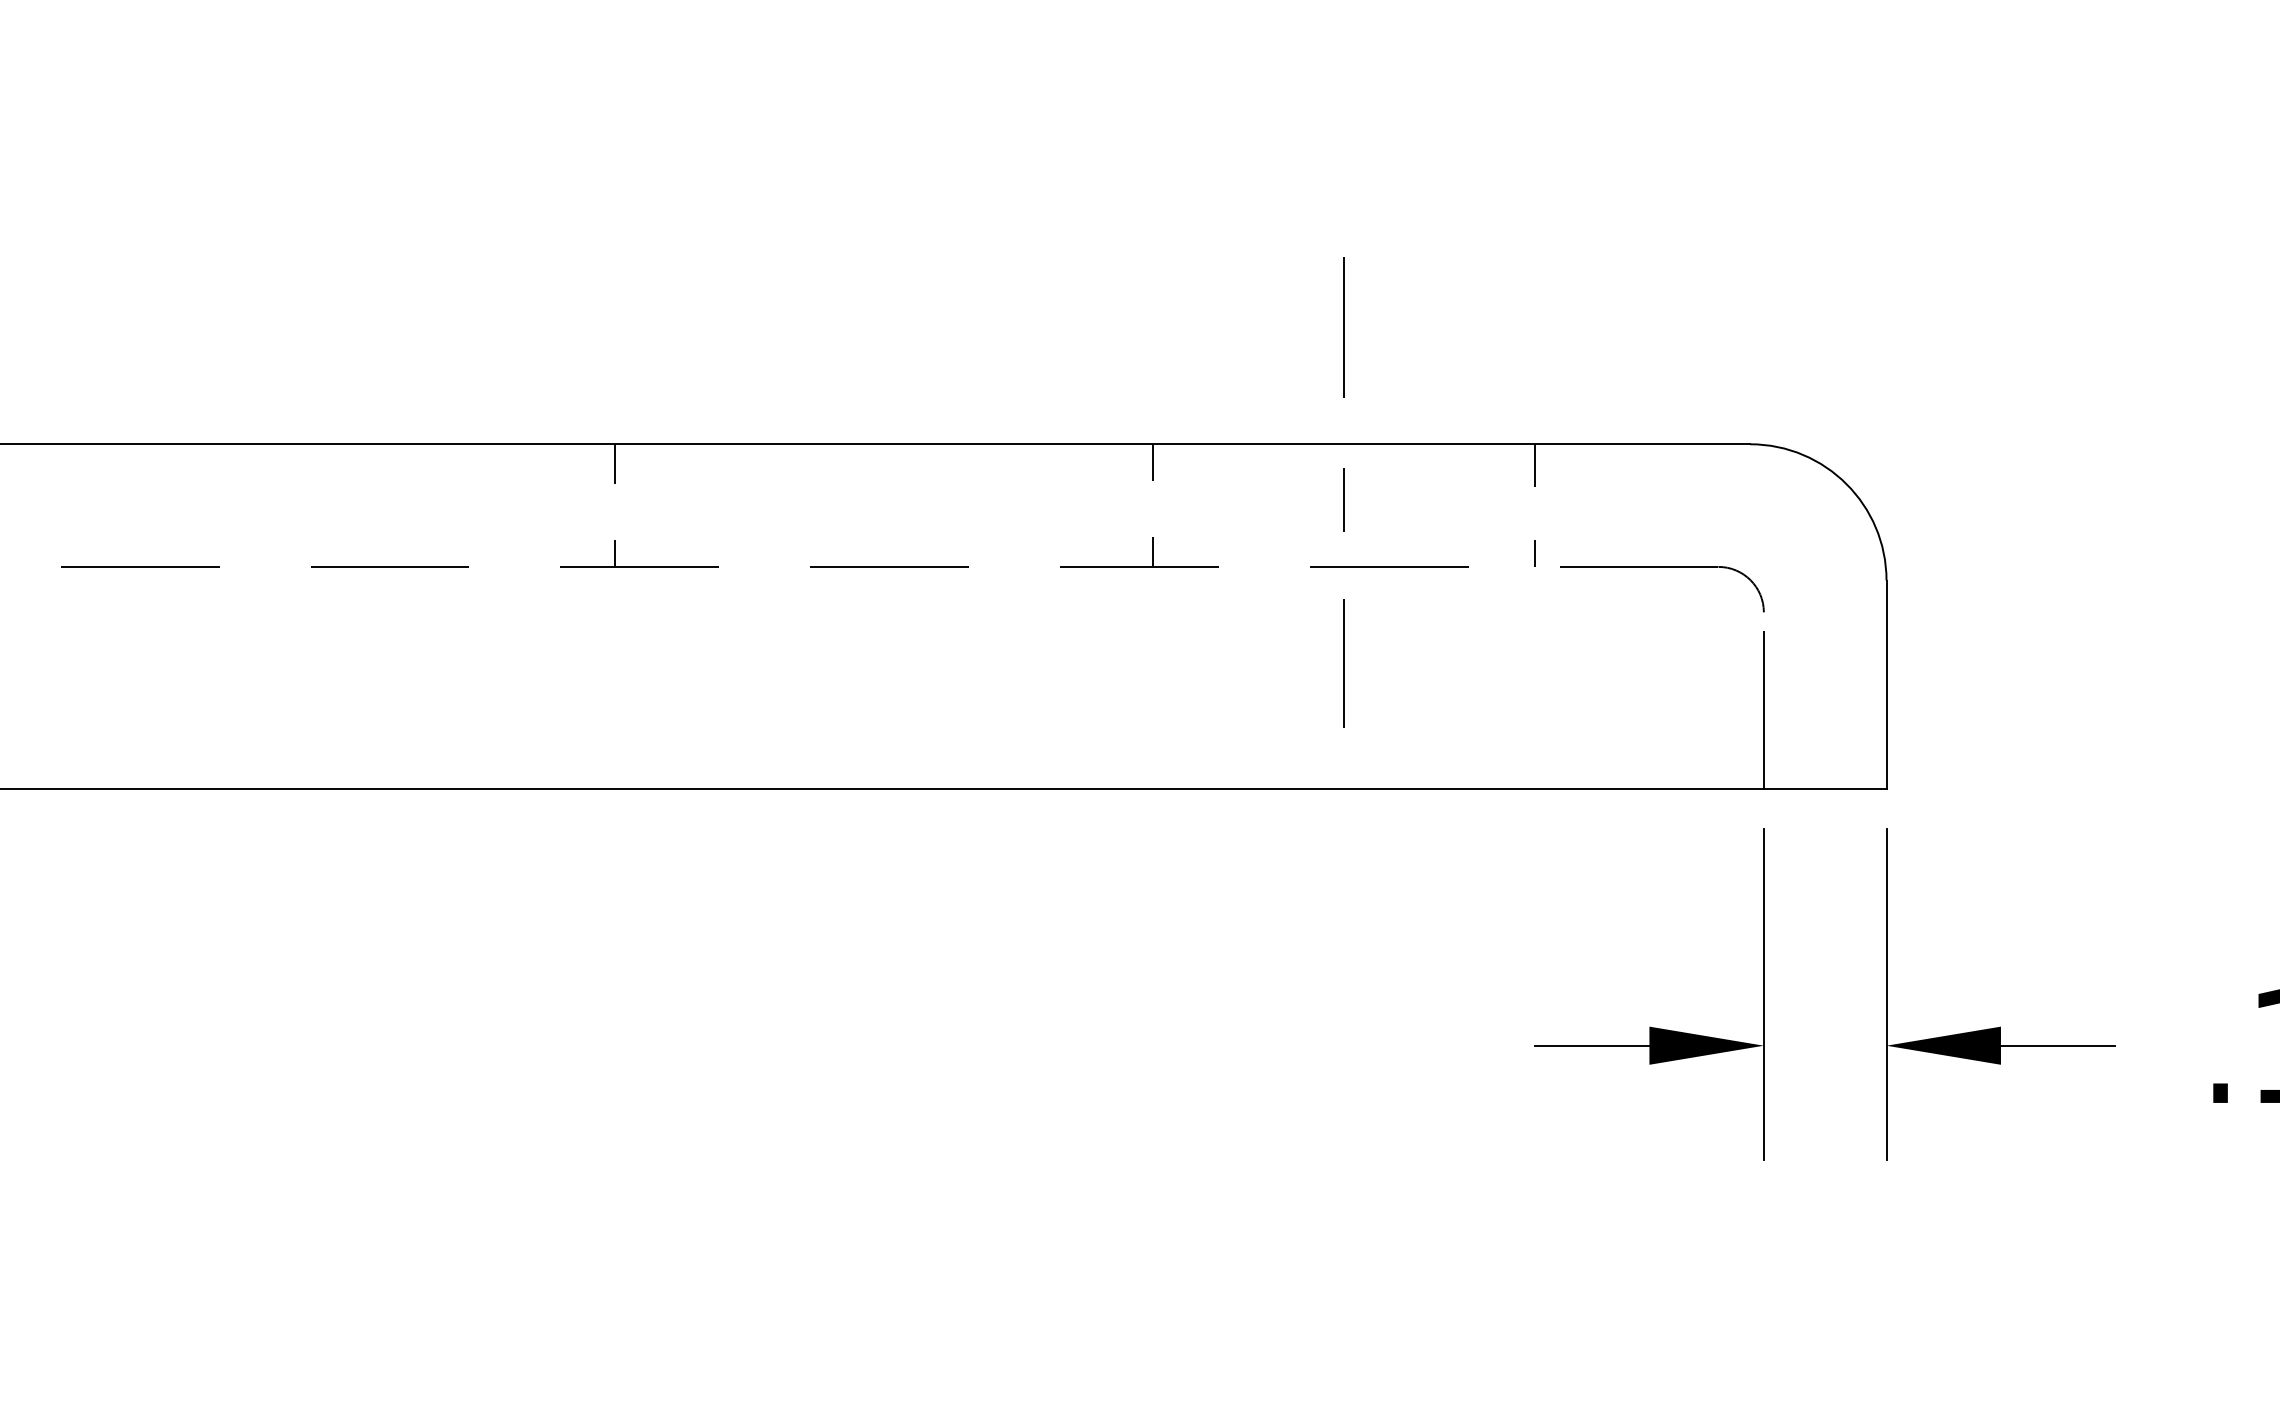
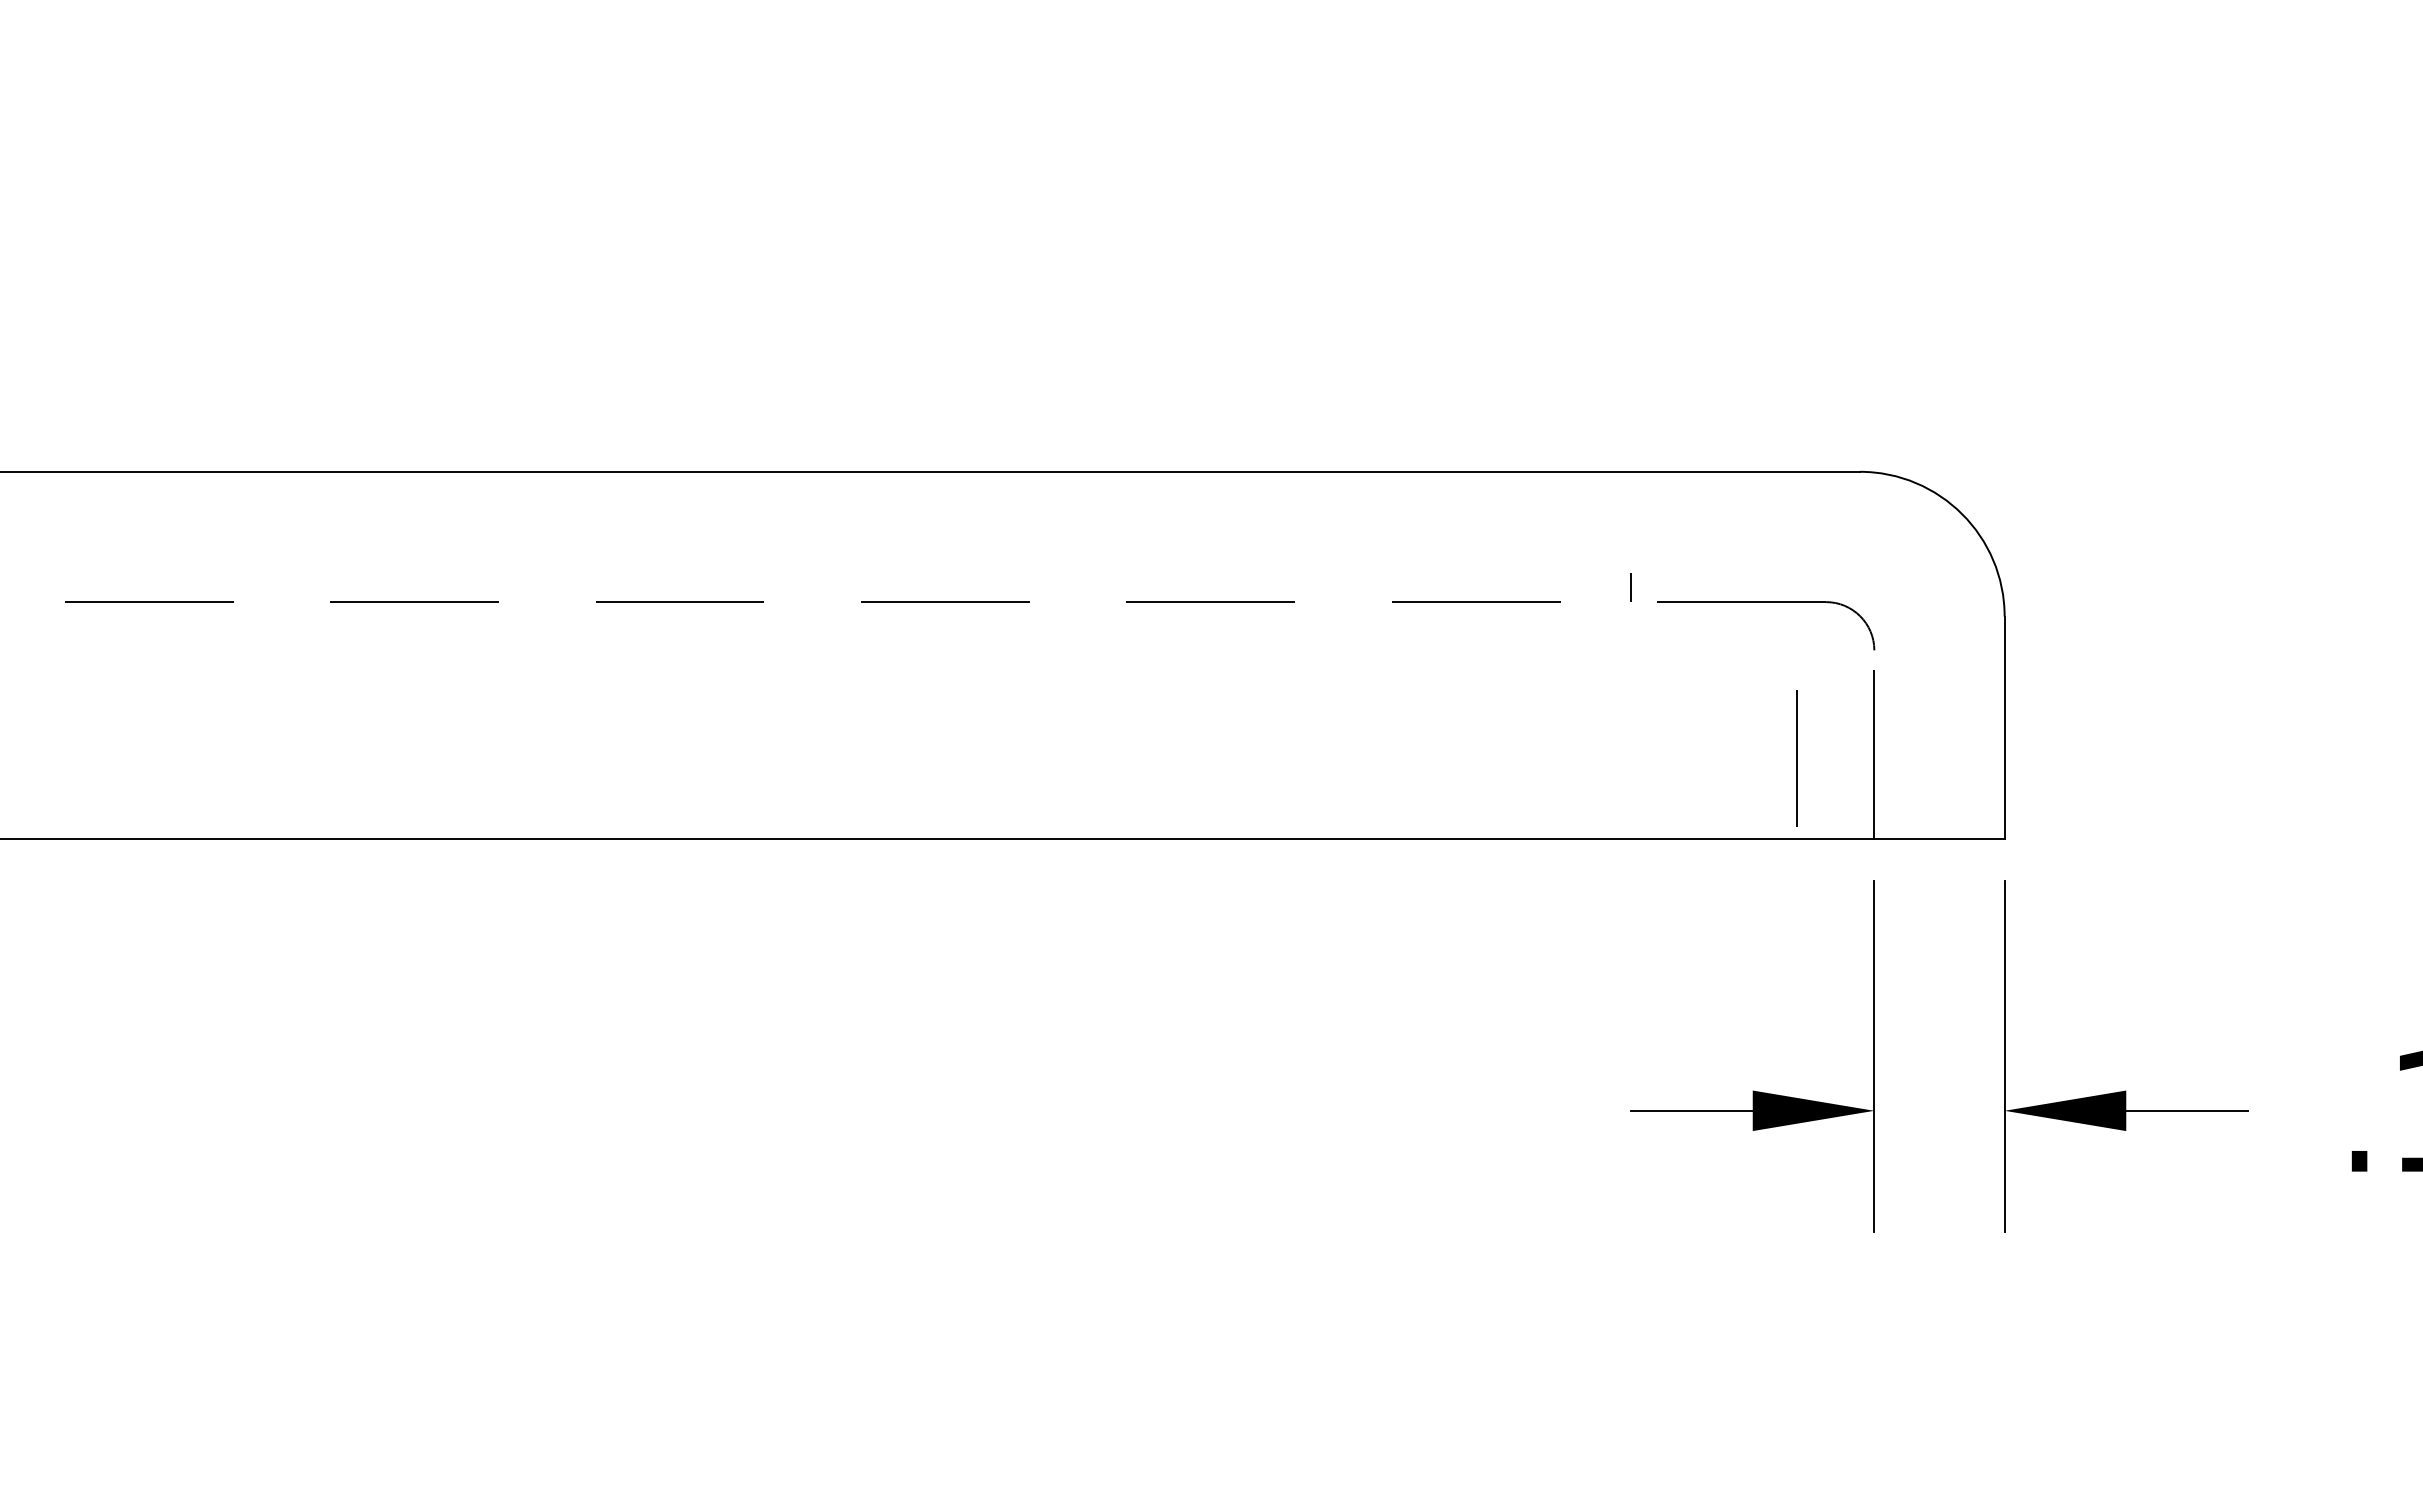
line: (1343, 327) -> (1427, 347), removed
line: (1153, 461) -> (1225, 490), removed
line: (614, 463) -> (653, 492), removed
line: (1534, 465) -> (1630, 494), removed
line: (1343, 499) -> (1427, 530), removed
line: (1153, 552) -> (1225, 586), removed
line: (614, 553) -> (653, 587), removed
line: (1343, 663) -> (1796, 758), moved

